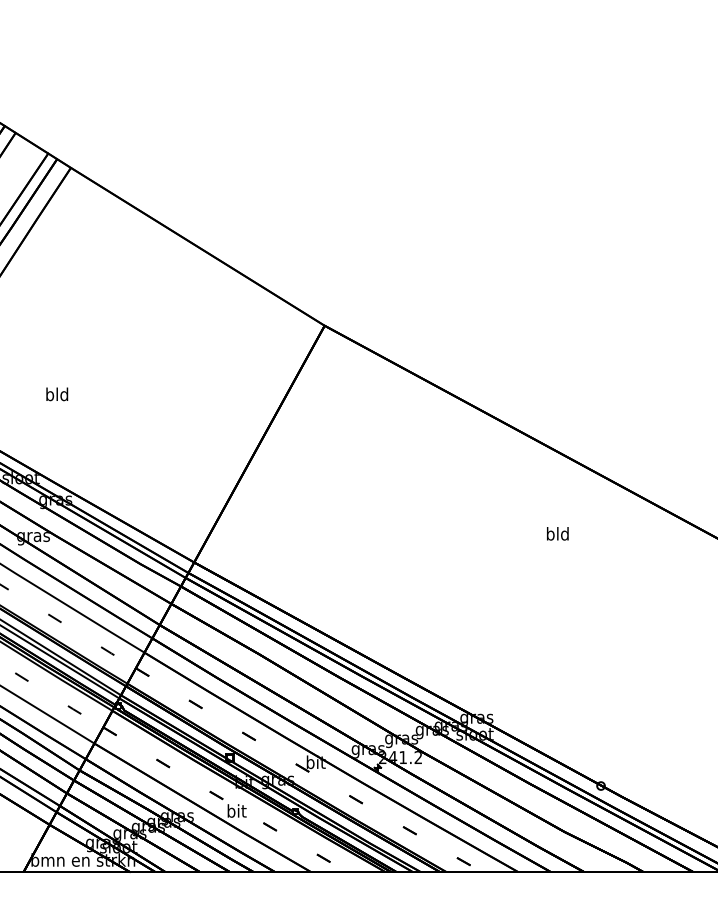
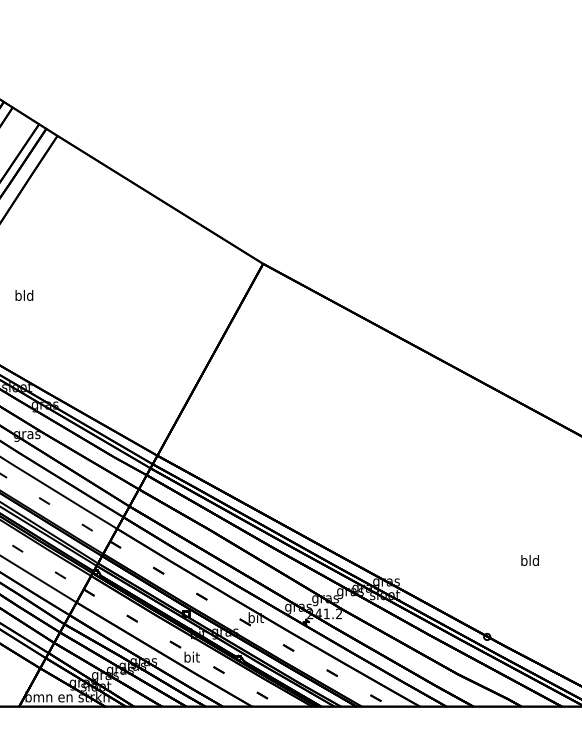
text: (57, 394) -> (24, 295), moved
text: (557, 533) -> (529, 560), moved

